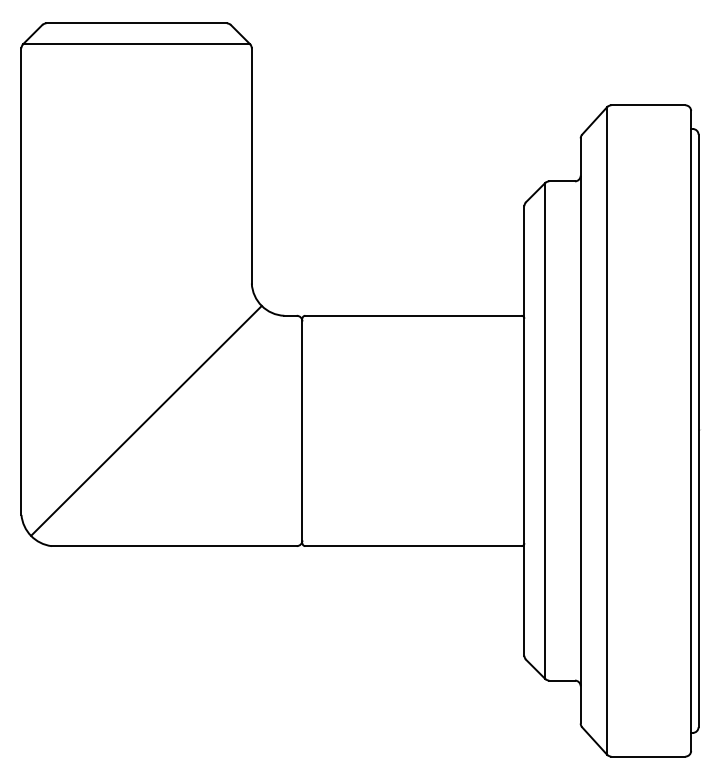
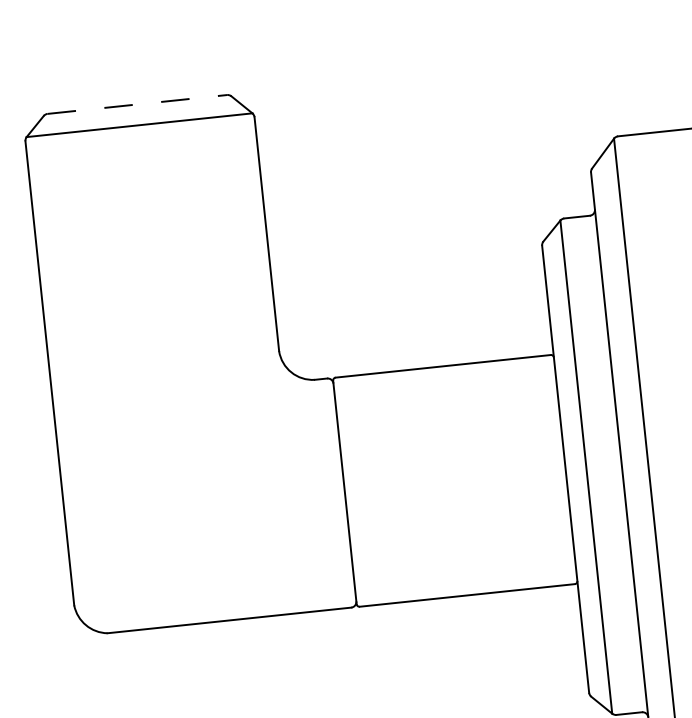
line: (137, 23) -> (138, 104), solid -> dashed
line: (146, 420) -> (188, 498), removed

